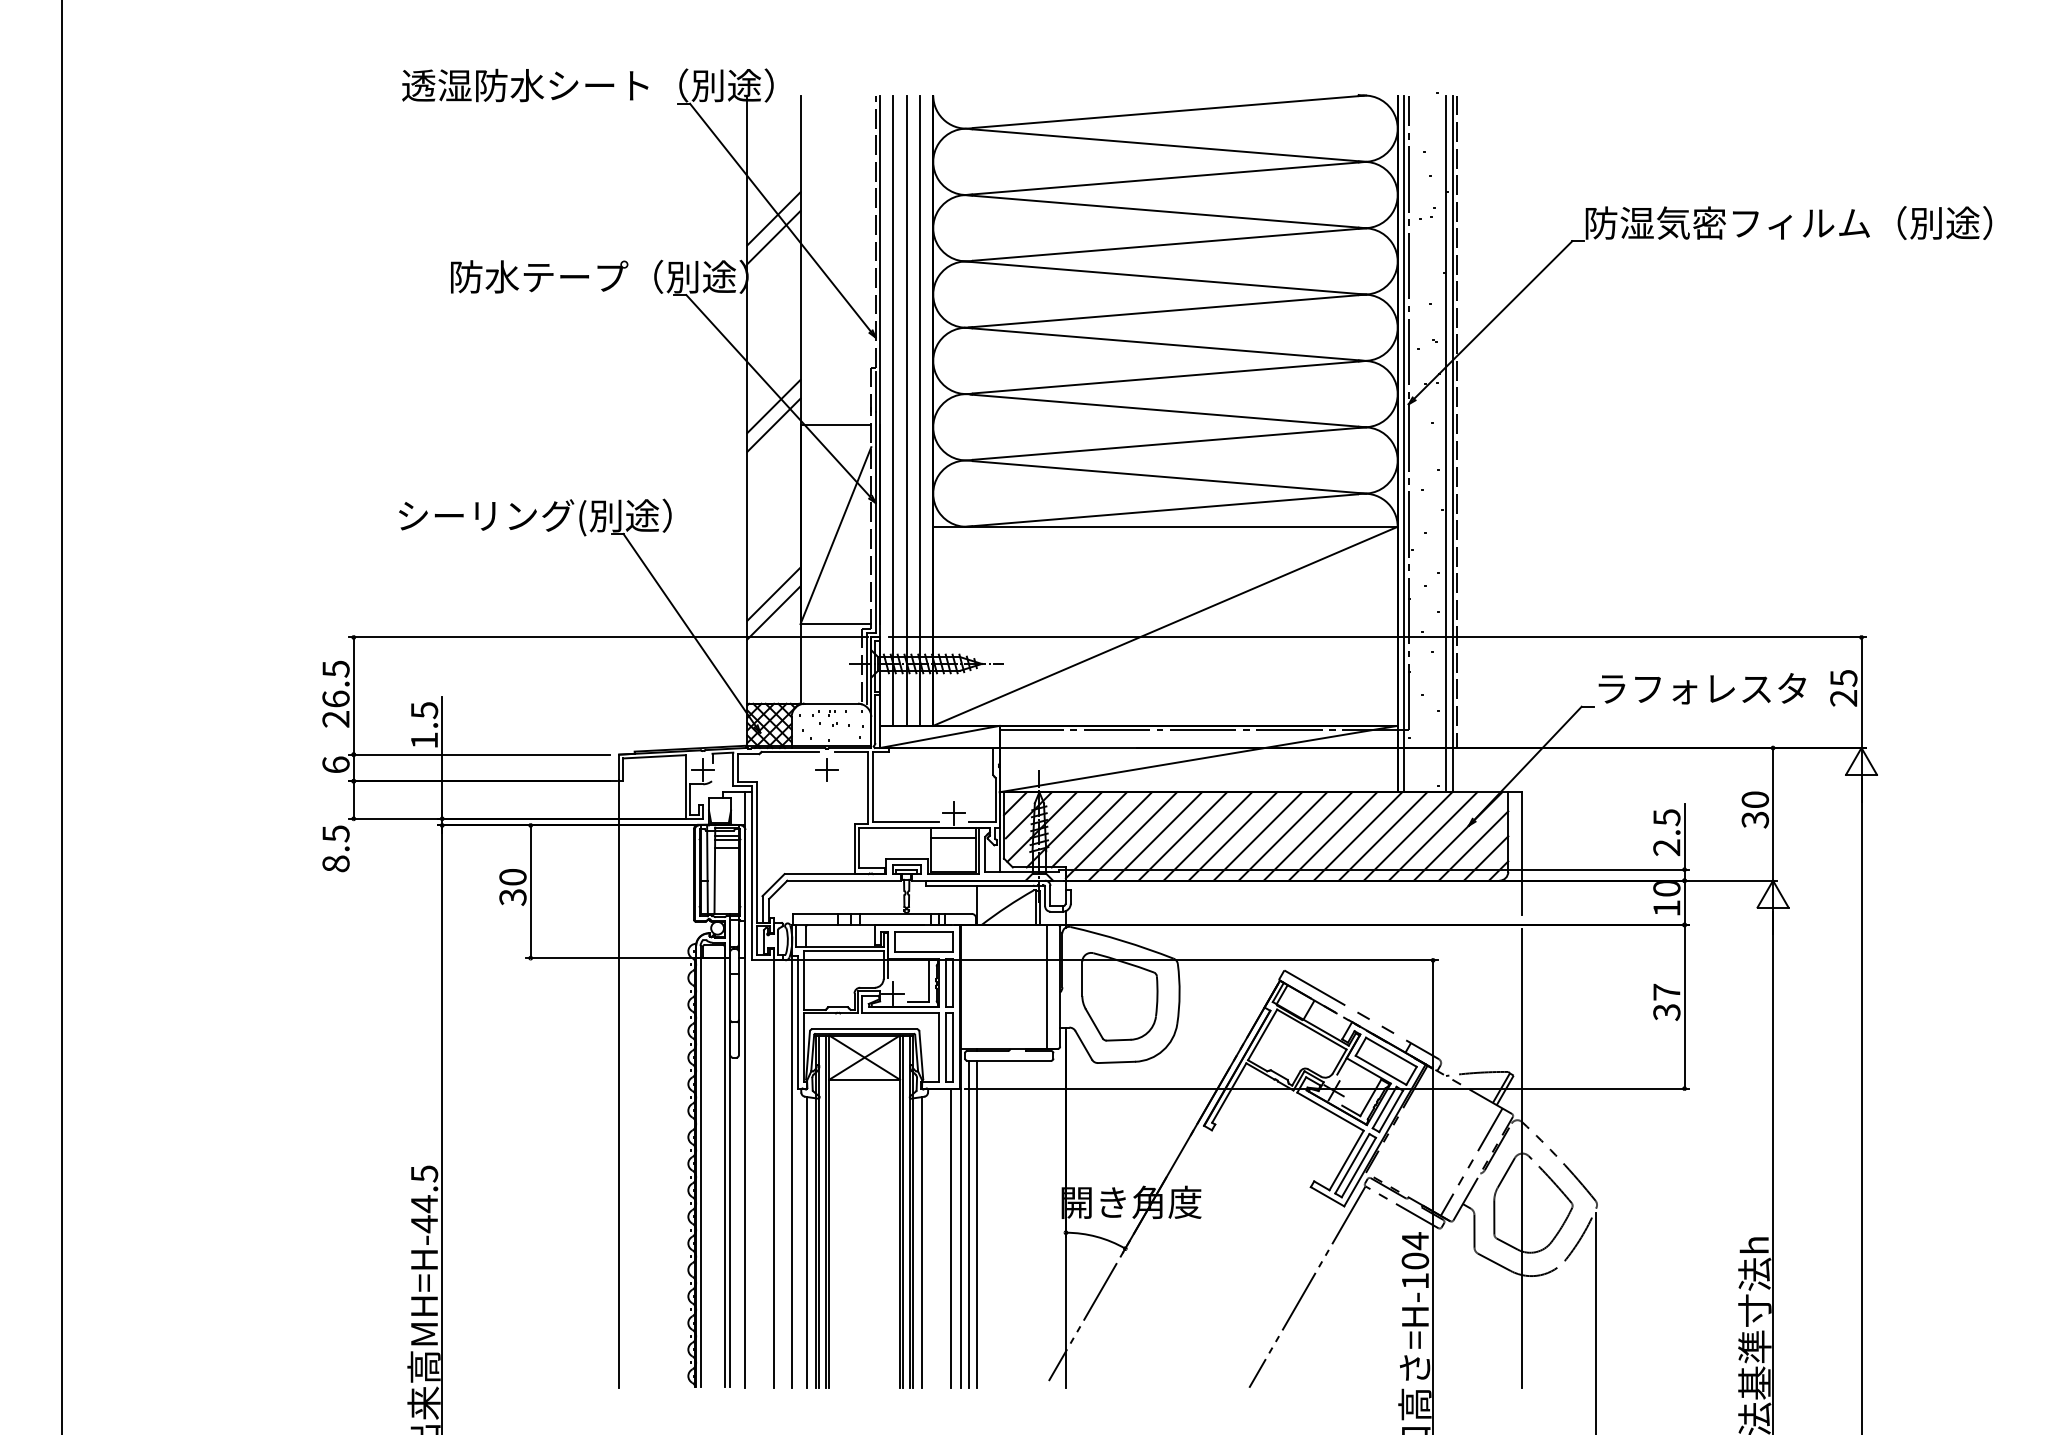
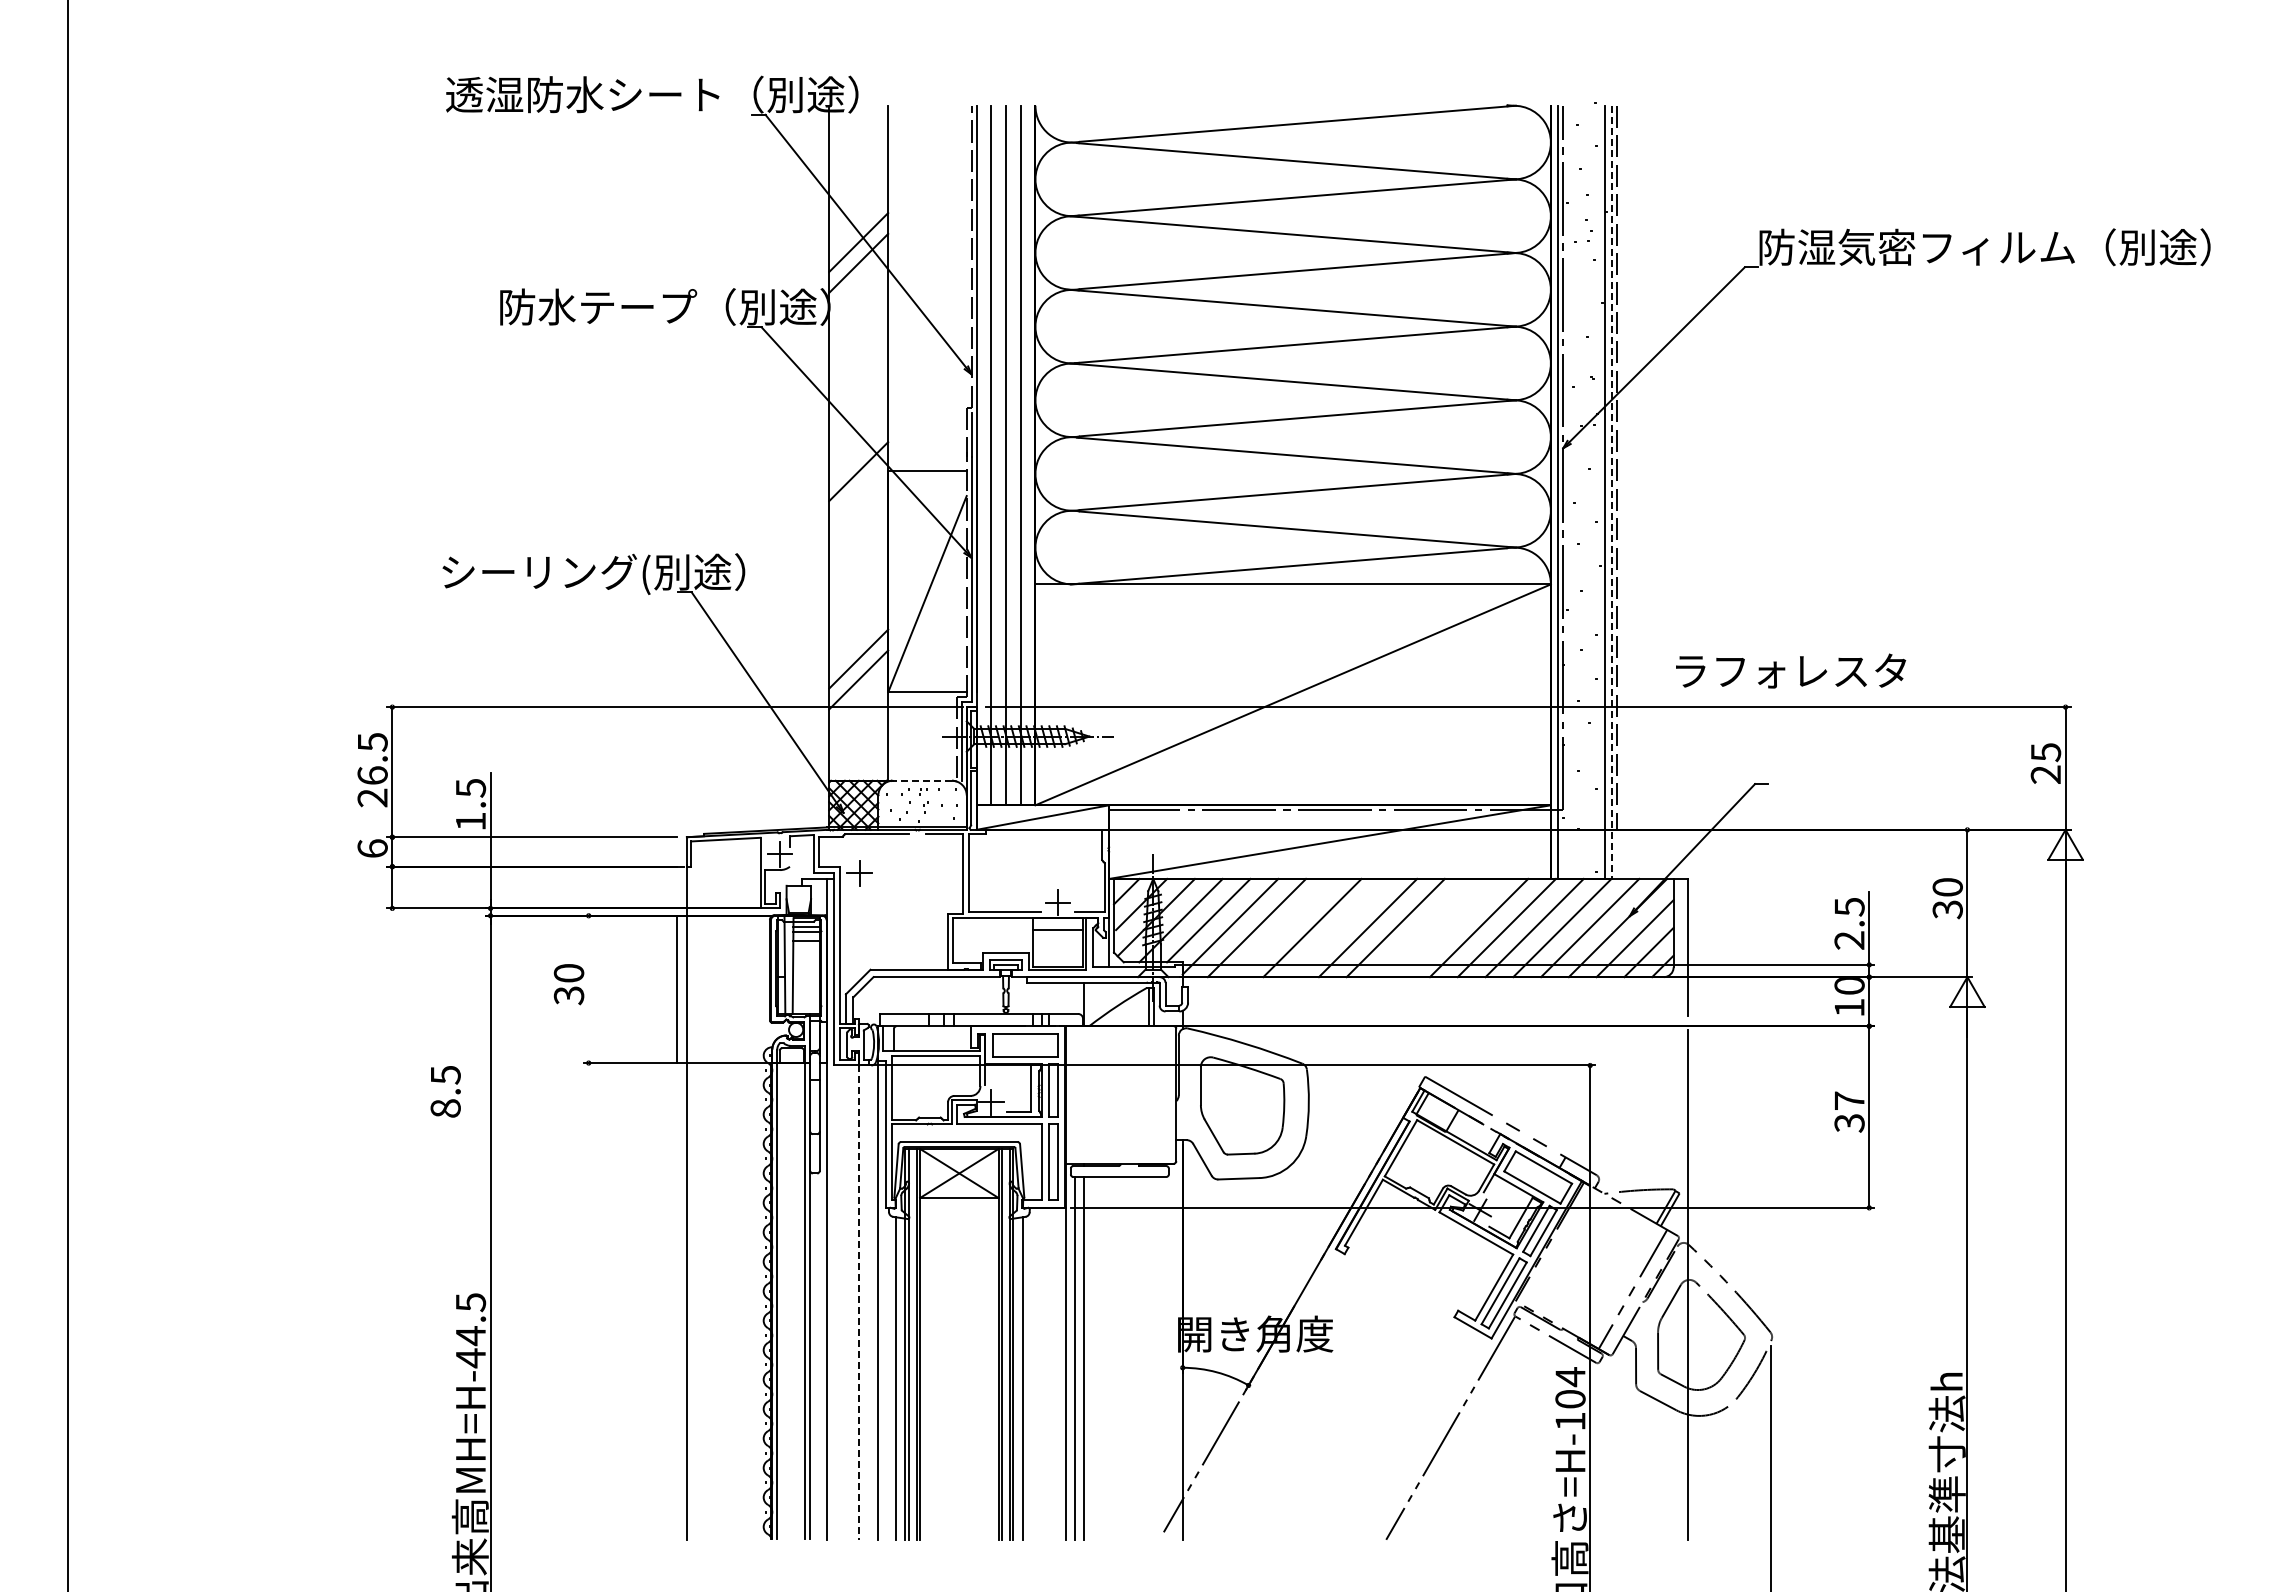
line: (773, 406) -> (858, 450), removed
line: (1453, 444) -> (1612, 492), solid -> dashed
text: (1702, 688) -> (1791, 670), moved
line: (831, 703) -> (922, 780), solid -> dashed
part: (826, 770) -> (859, 873), moved
line: (1157, 835) -> (1284, 927), removed
line: (1208, 835) -> (1340, 927), removed
line: (1282, 835) -> (1423, 927), removed
line: (1308, 835) -> (1451, 927), removed
text: (335, 848) -> (445, 1091), moved
line: (530, 891) -> (676, 989), moved
line: (1046, 986) -> (1161, 1094), removed
line: (773, 1174) -> (858, 1303), solid -> dashed
line: (951, 1237) -> (1055, 1373), removed

